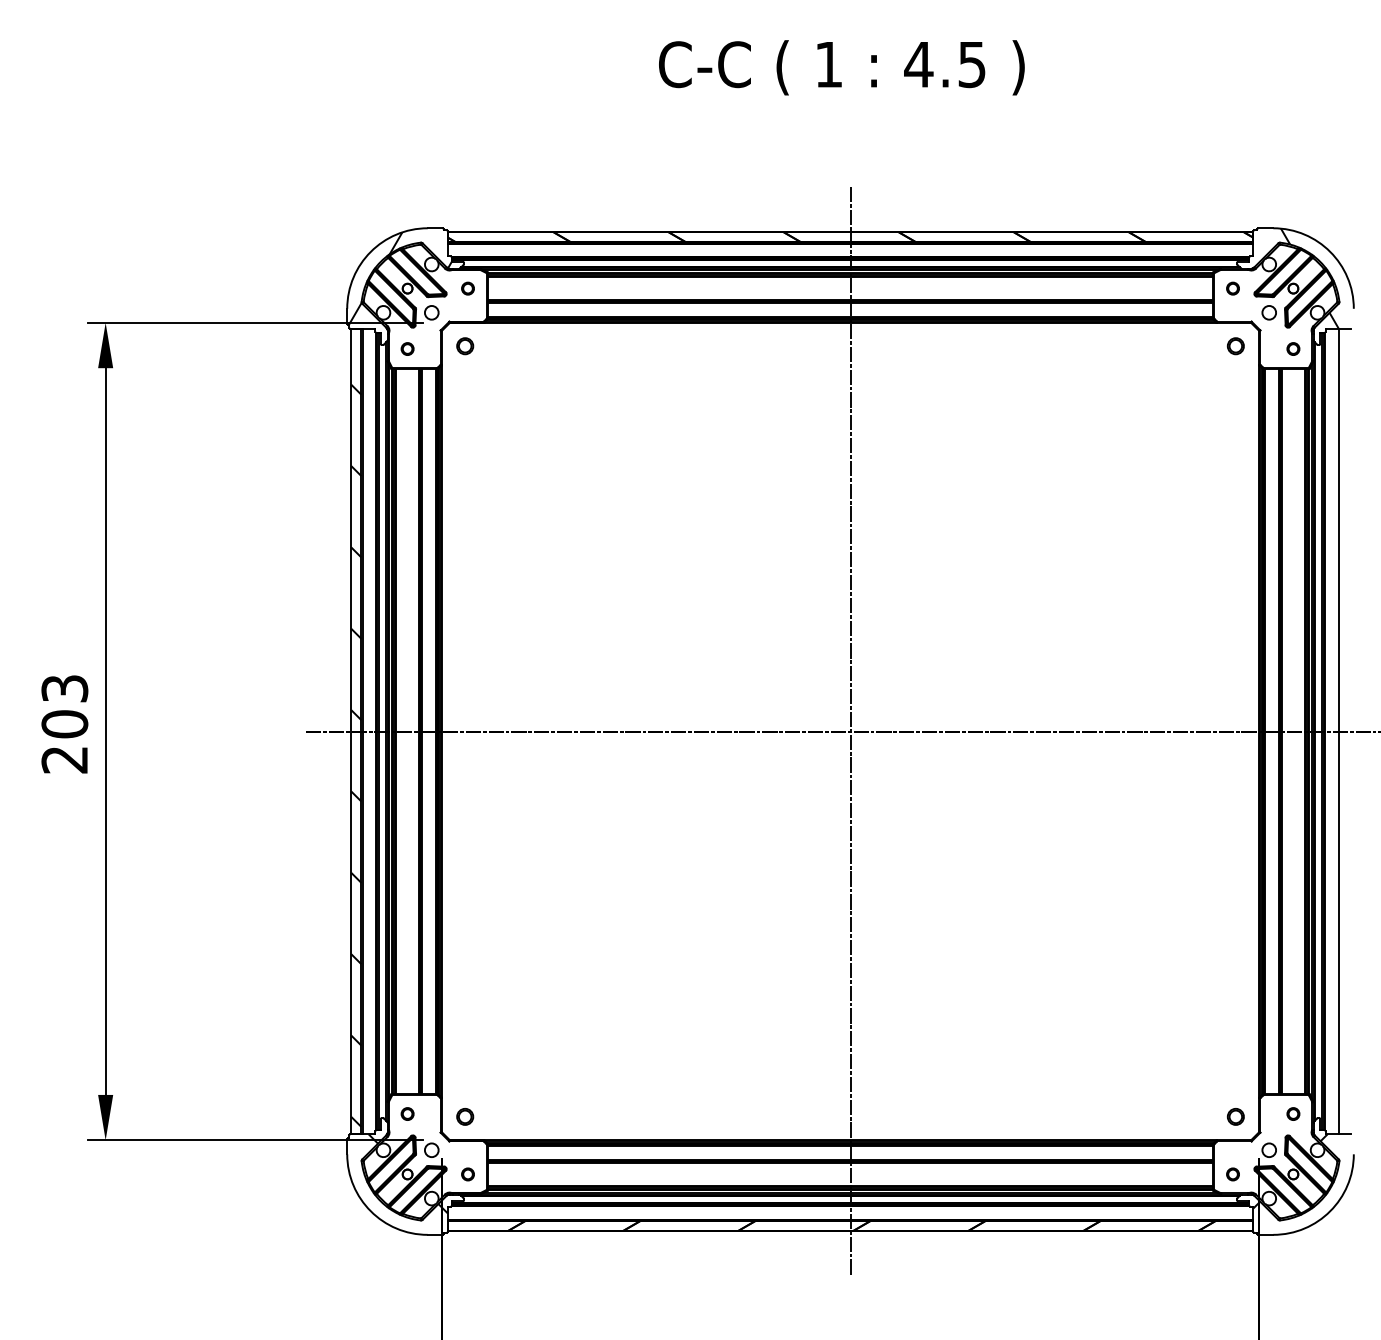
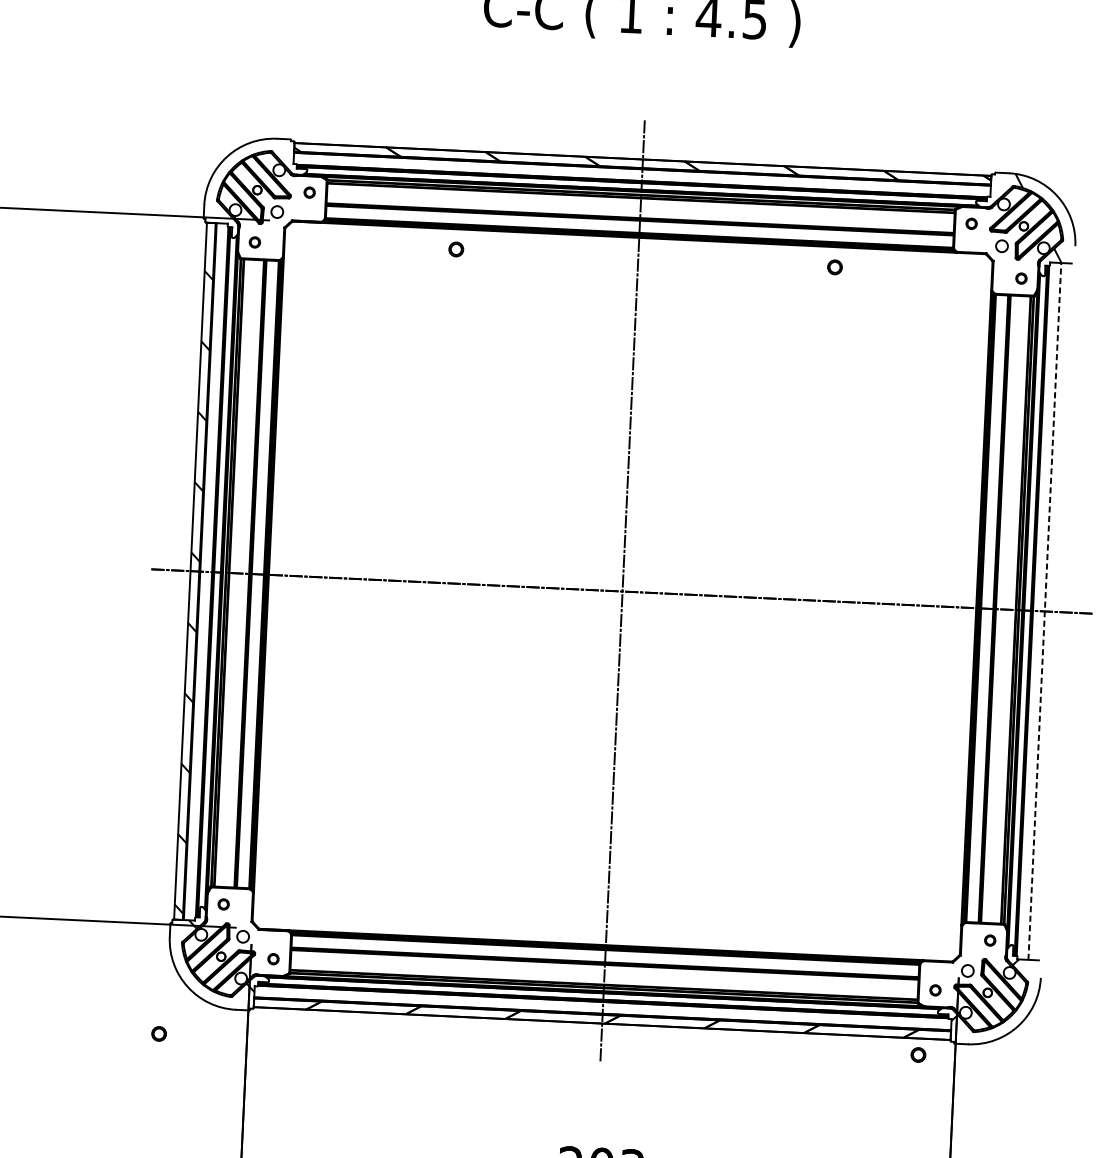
hatch: (399, 278) -> (250, 181), removed
circle: (465, 346) -> (456, 249), moved
circle: (1235, 346) -> (834, 267), moved
line: (1338, 731) -> (1044, 611), solid -> dashed
part: (465, 1116) -> (159, 1033), moved
part: (1235, 1116) -> (918, 1054), moved

